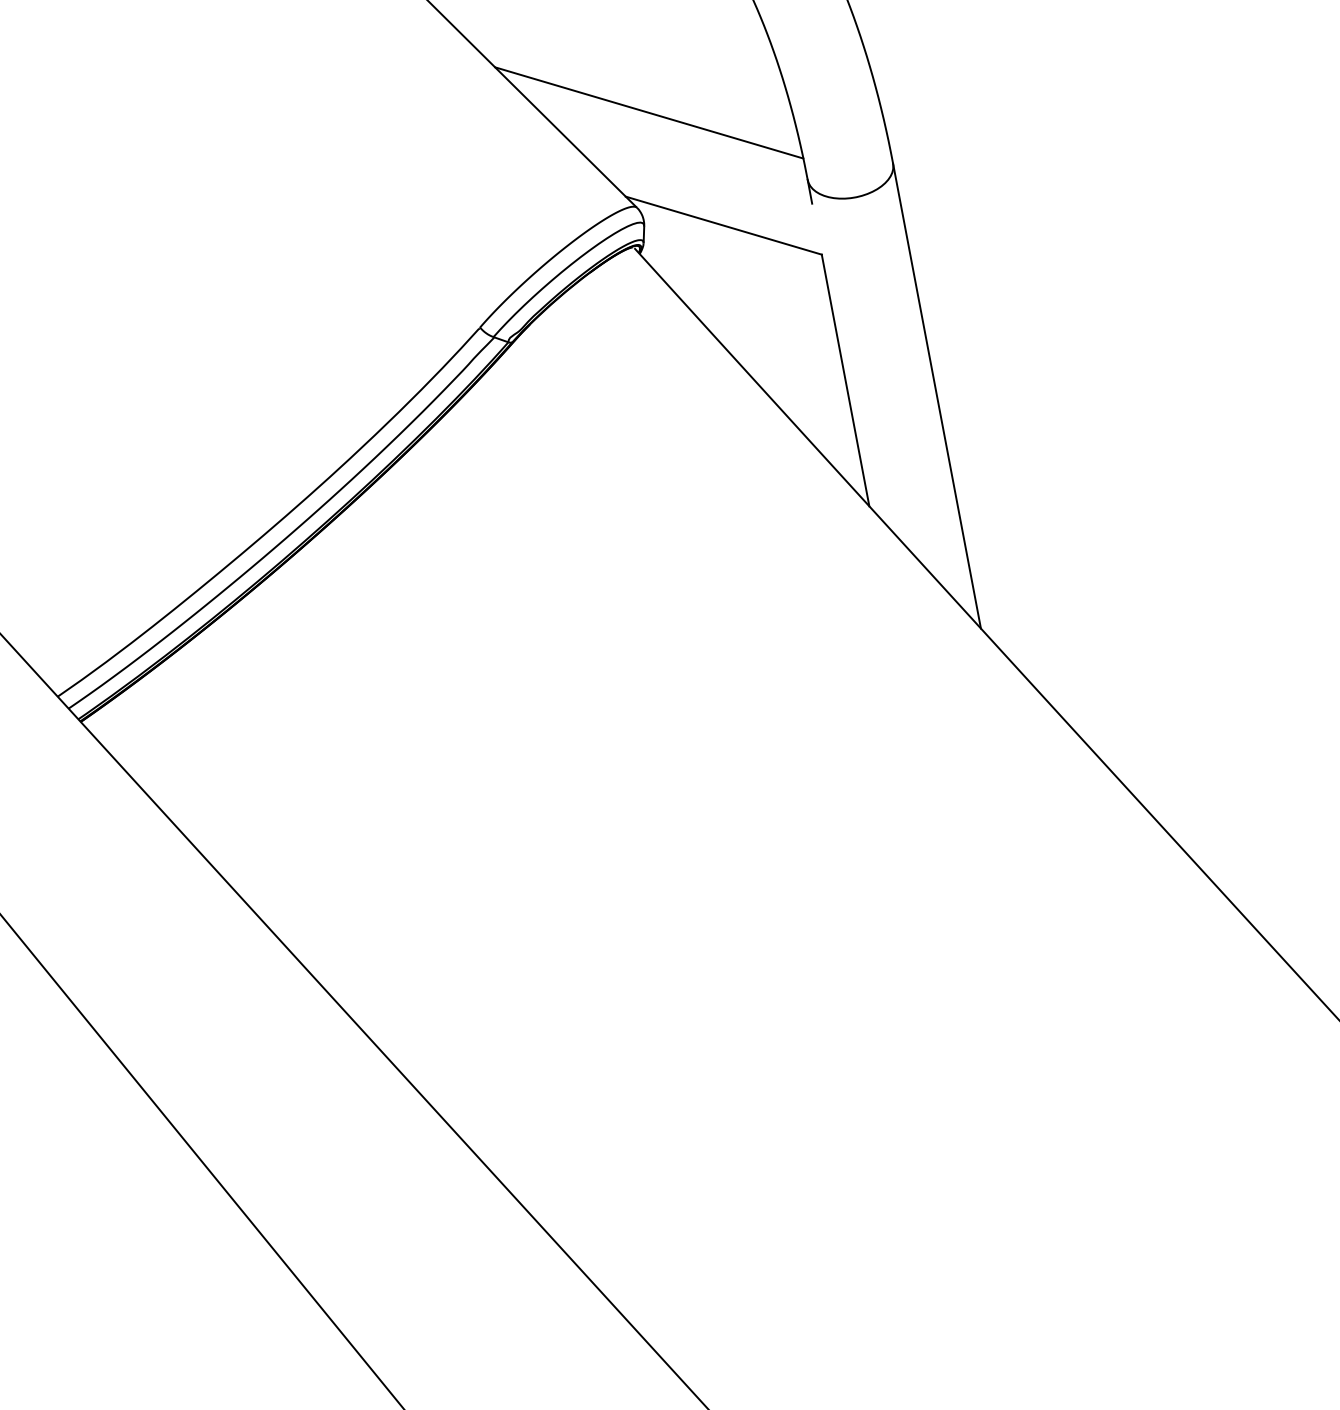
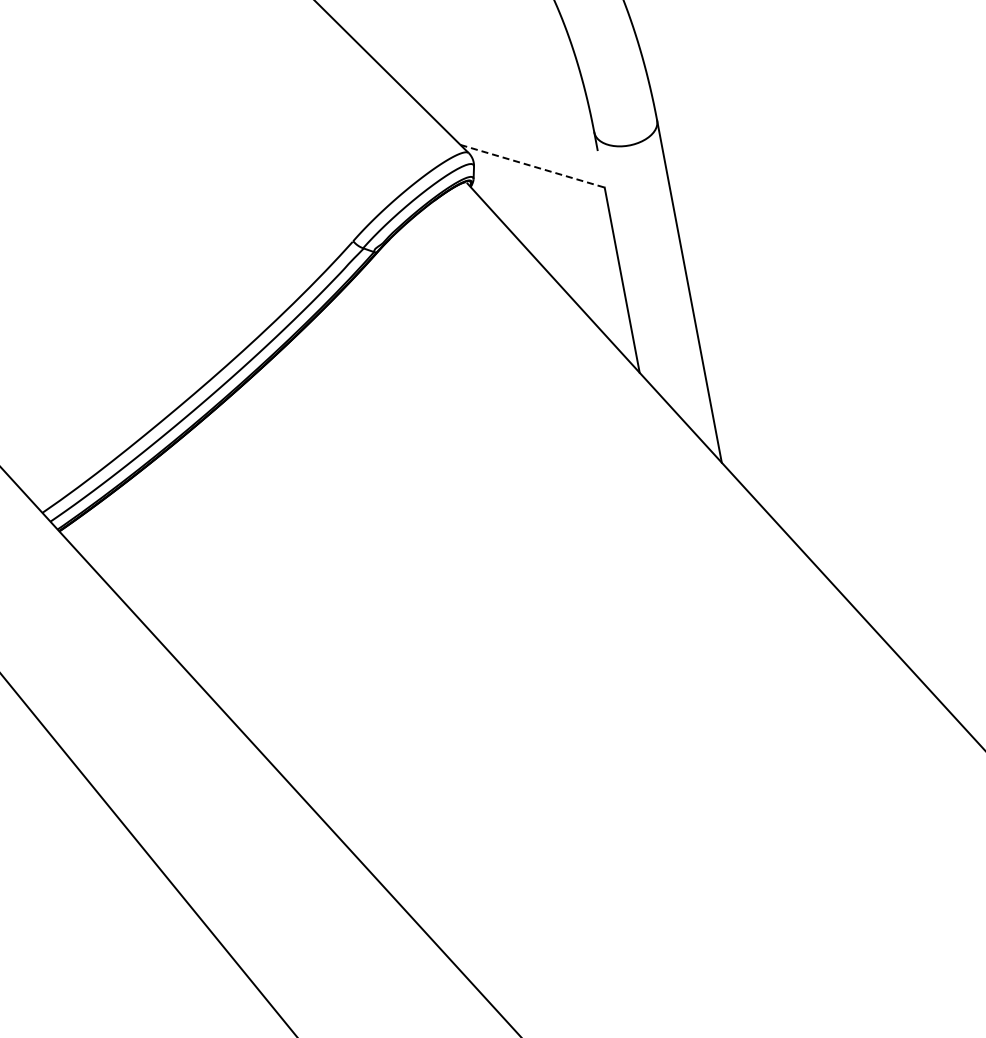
line: (648, 111) -> (477, 82), removed
line: (725, 225) -> (533, 166), solid -> dashed

